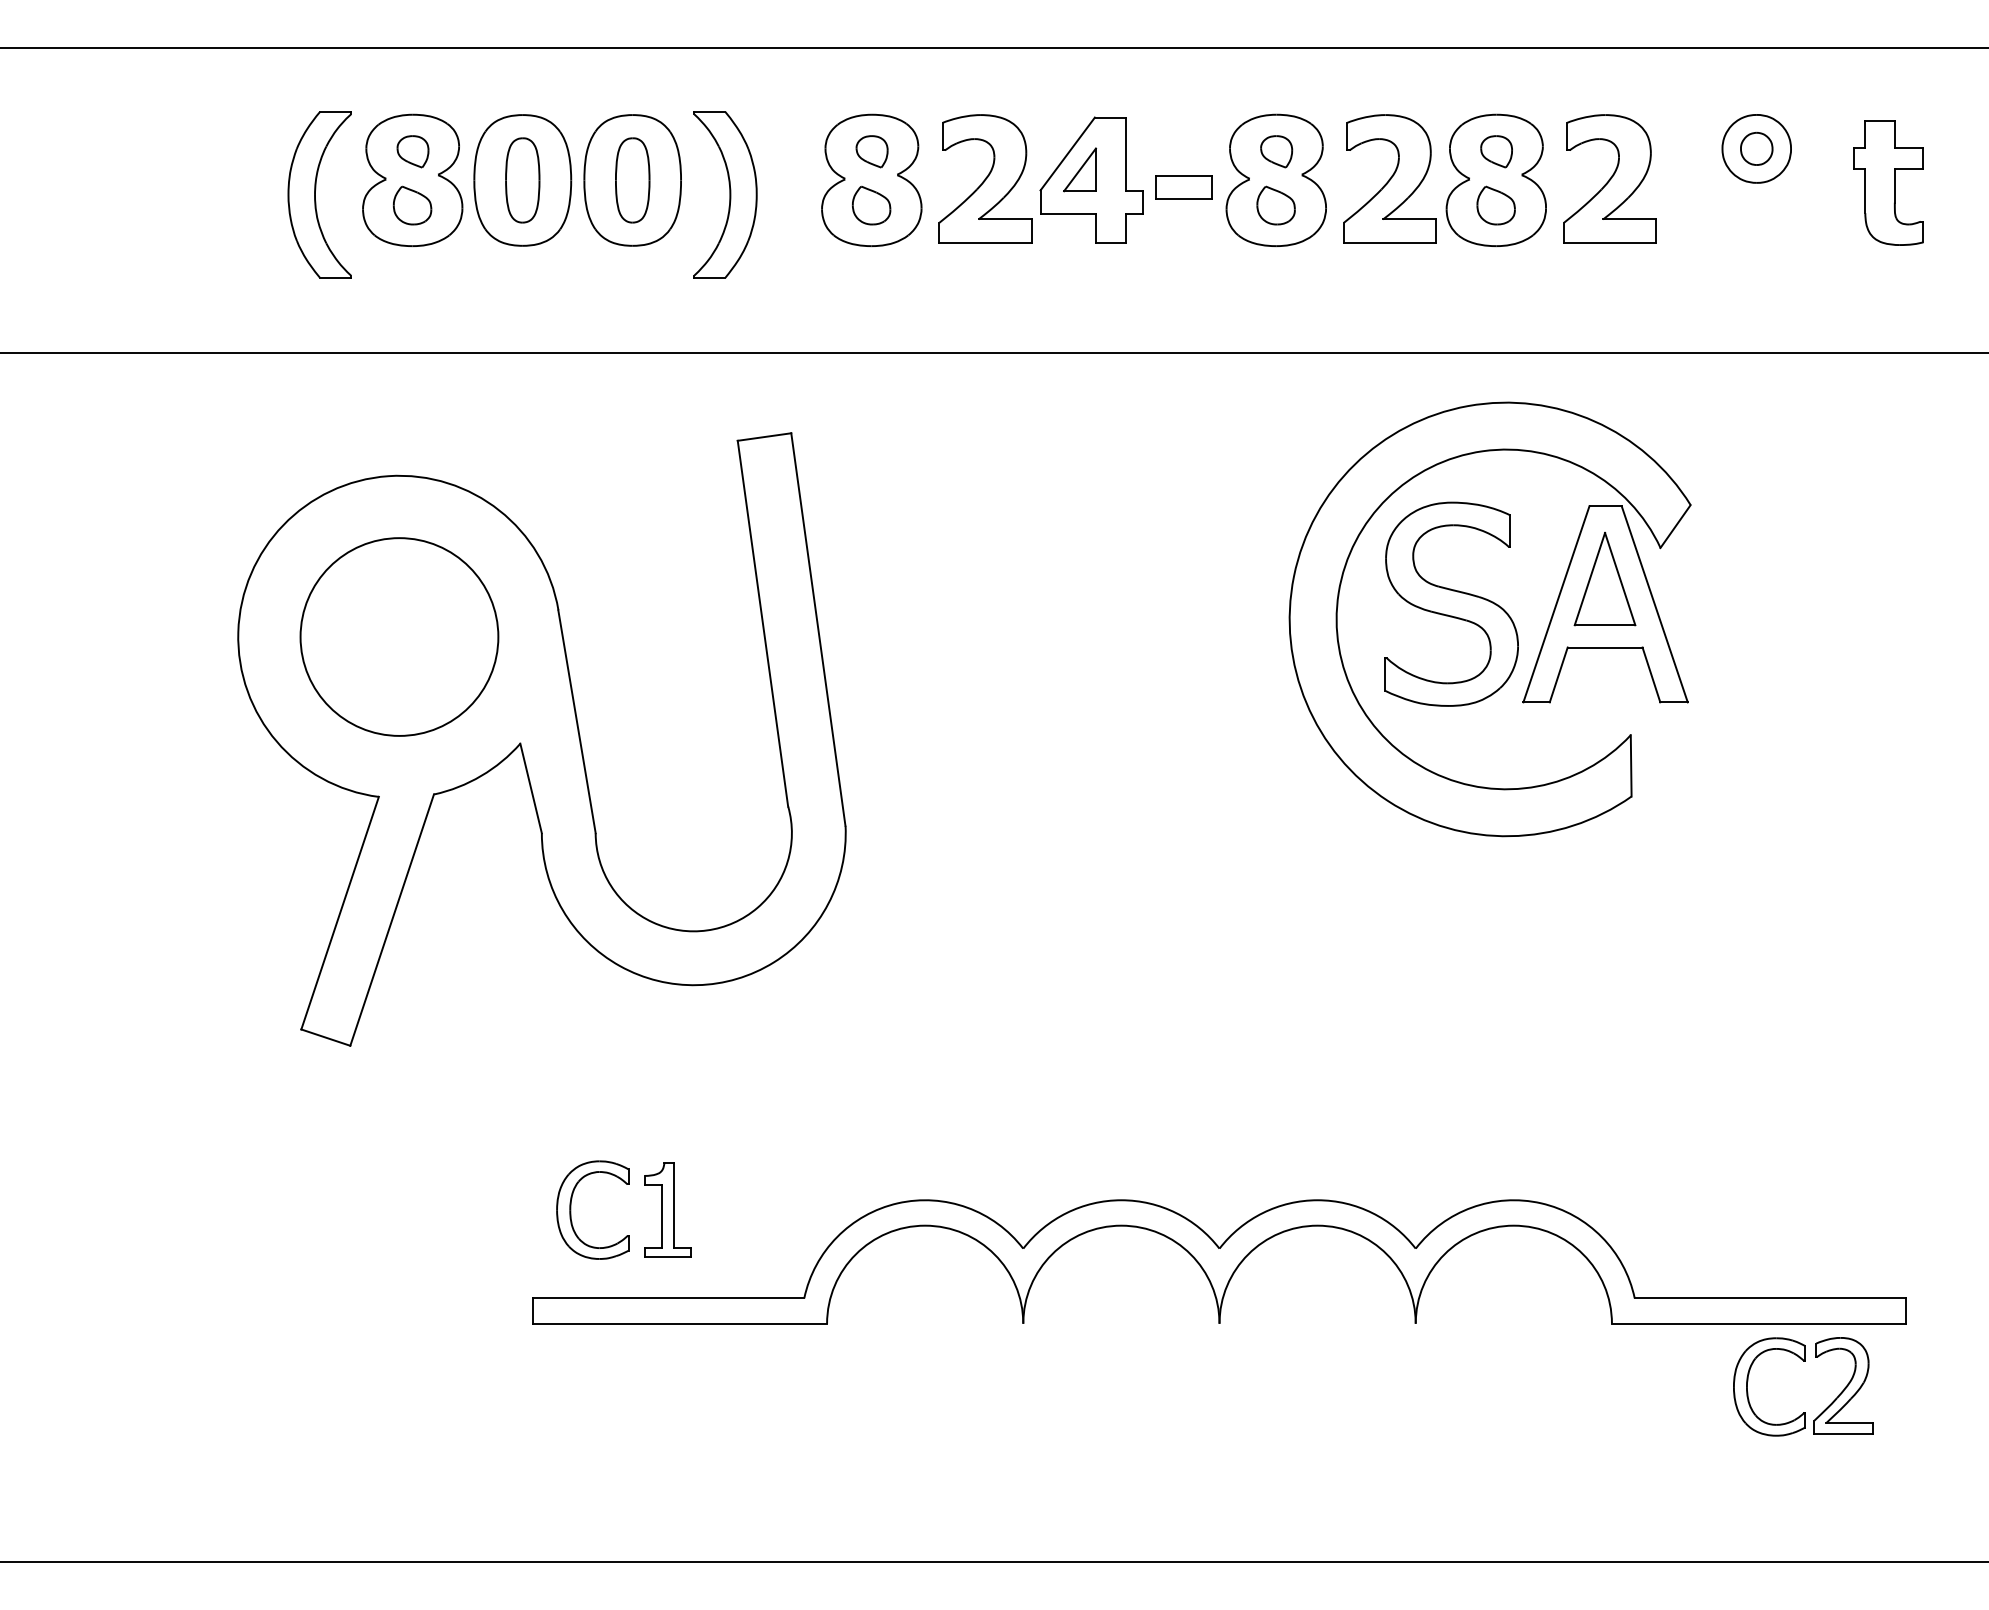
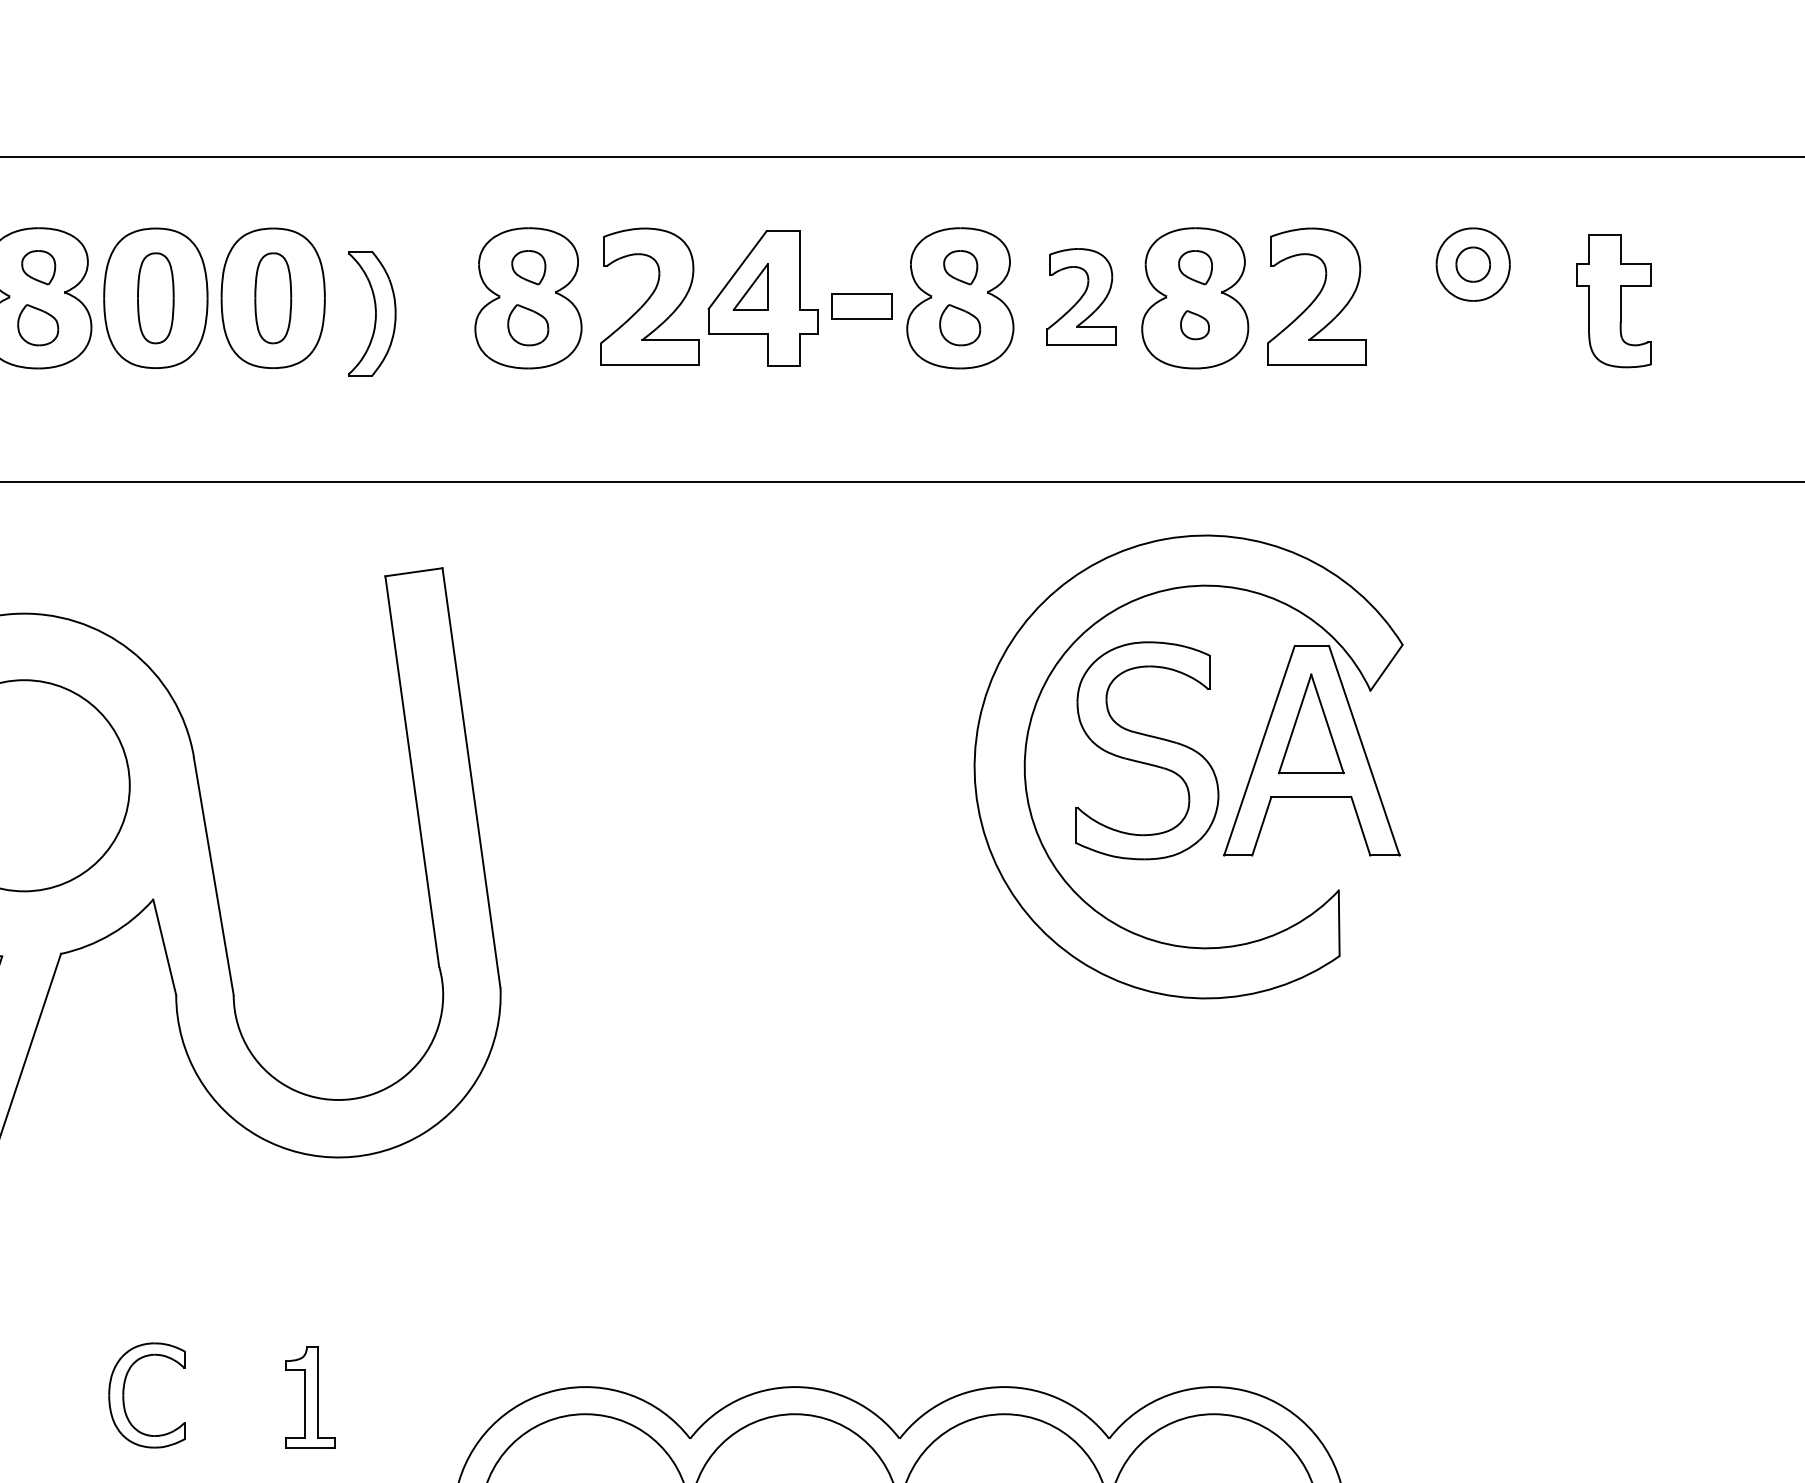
part: (1389, 178) -> (1081, 296), size x0.7
part: (725, 194) -> (372, 313), size x0.7
part: (1495, 205) -> (1194, 325), size x0.7
part: (571, 1209) -> (124, 1394), moved

